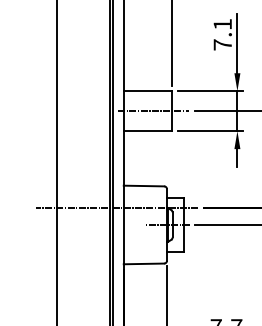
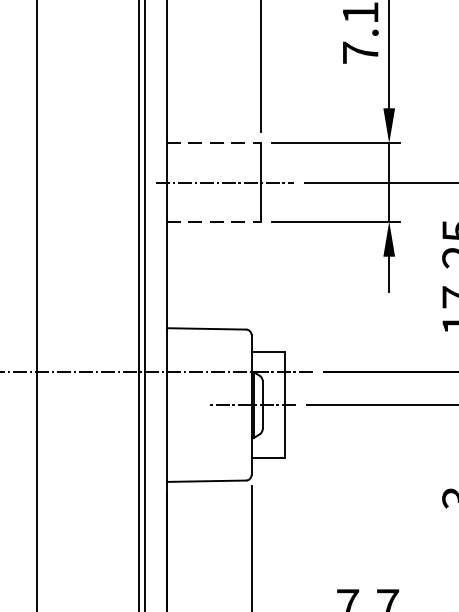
line: (148, 91) -> (215, 143), solid -> dashed
line: (148, 131) -> (215, 222), solid -> dashed

